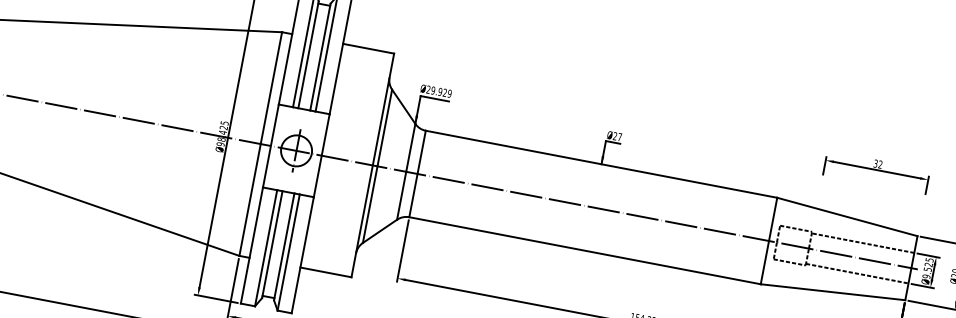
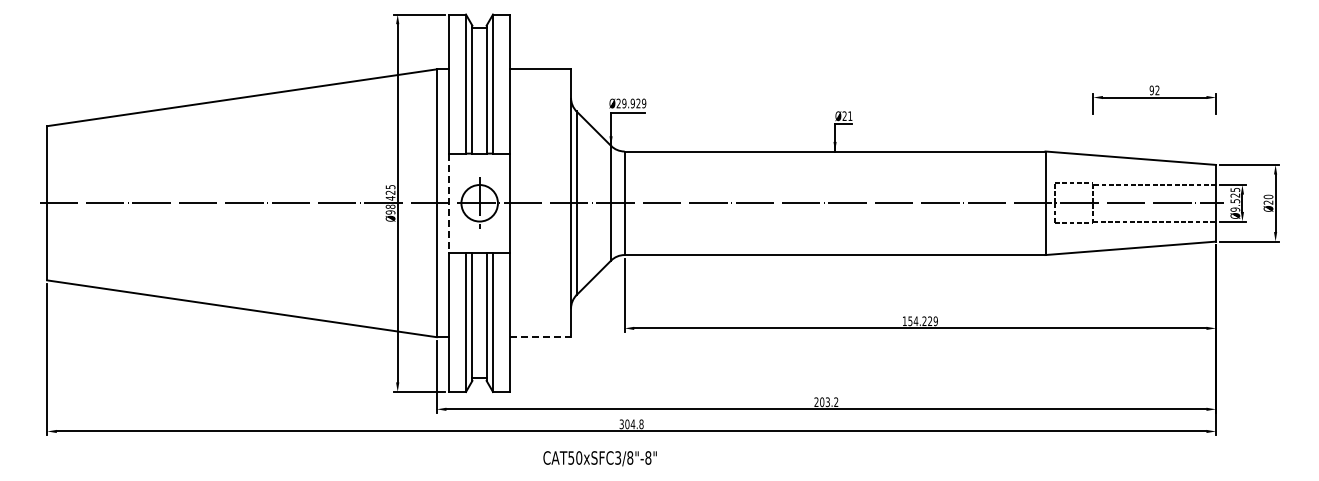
text: (620, 136) -> (850, 115), Ø27 -> Ø21
line: (271, 146) -> (449, 203), solid -> dashed
text: (875, 163) -> (1151, 90), 32 -> 92
line: (325, 272) -> (540, 337), solid -> dashed

